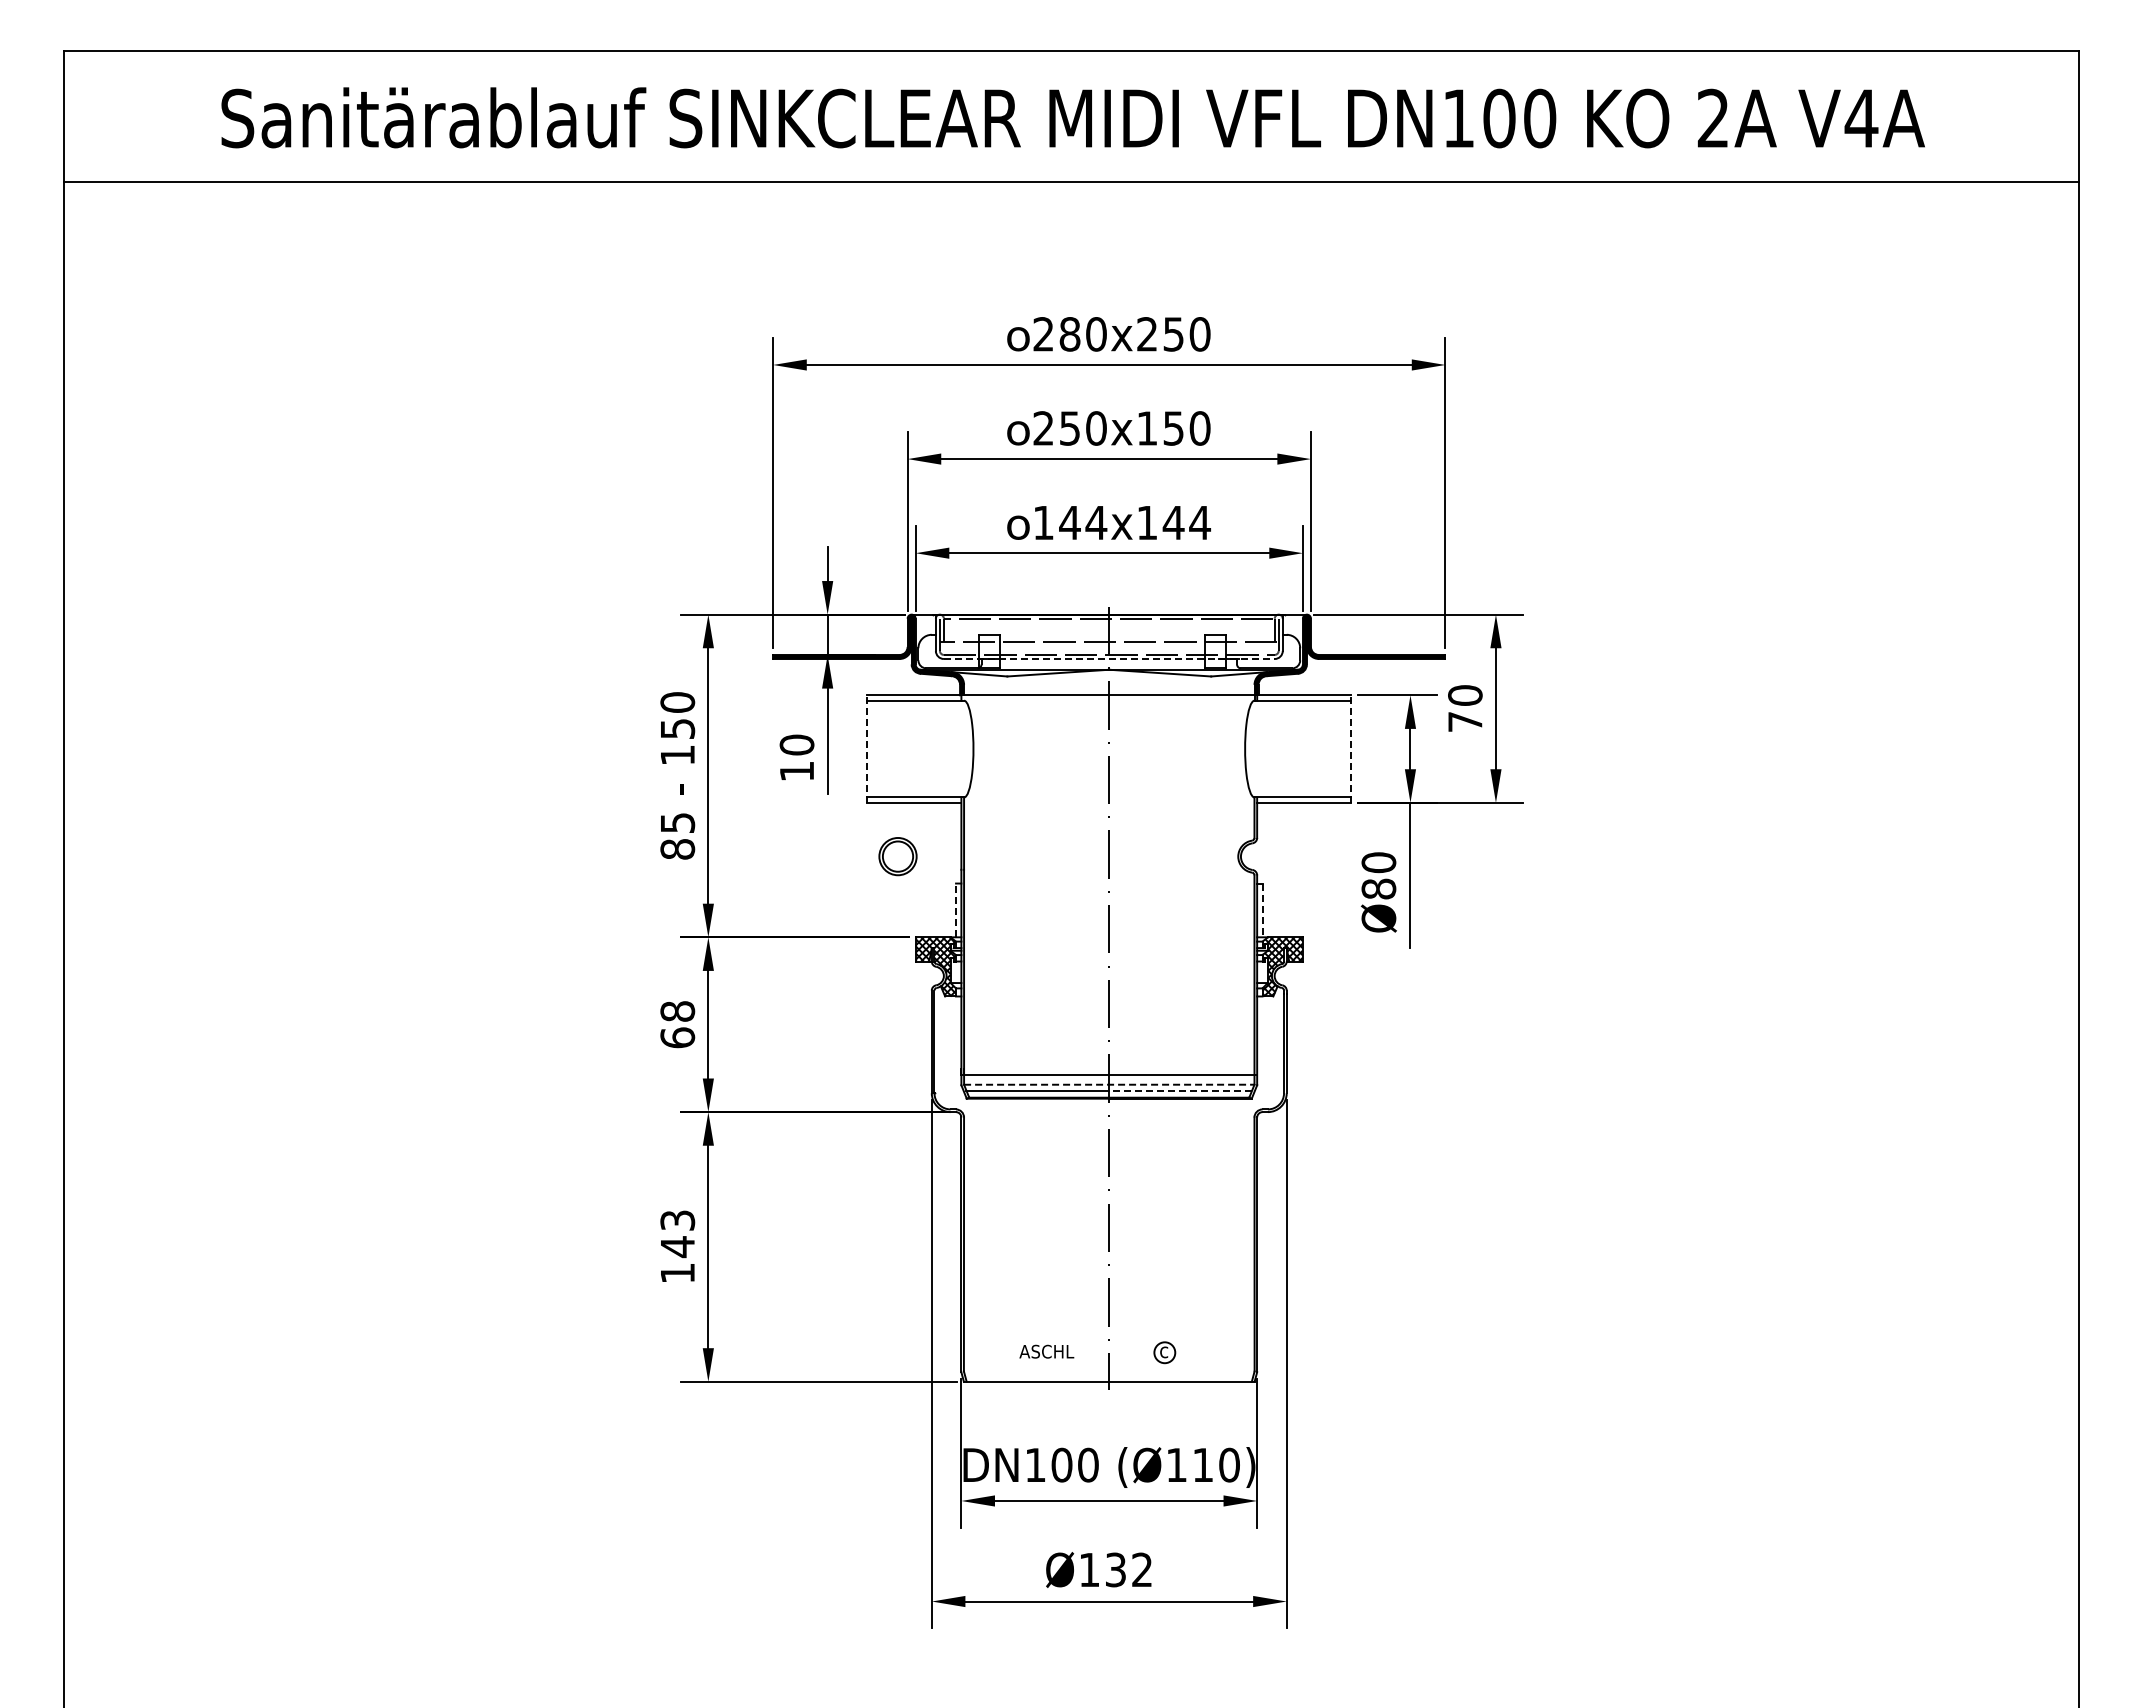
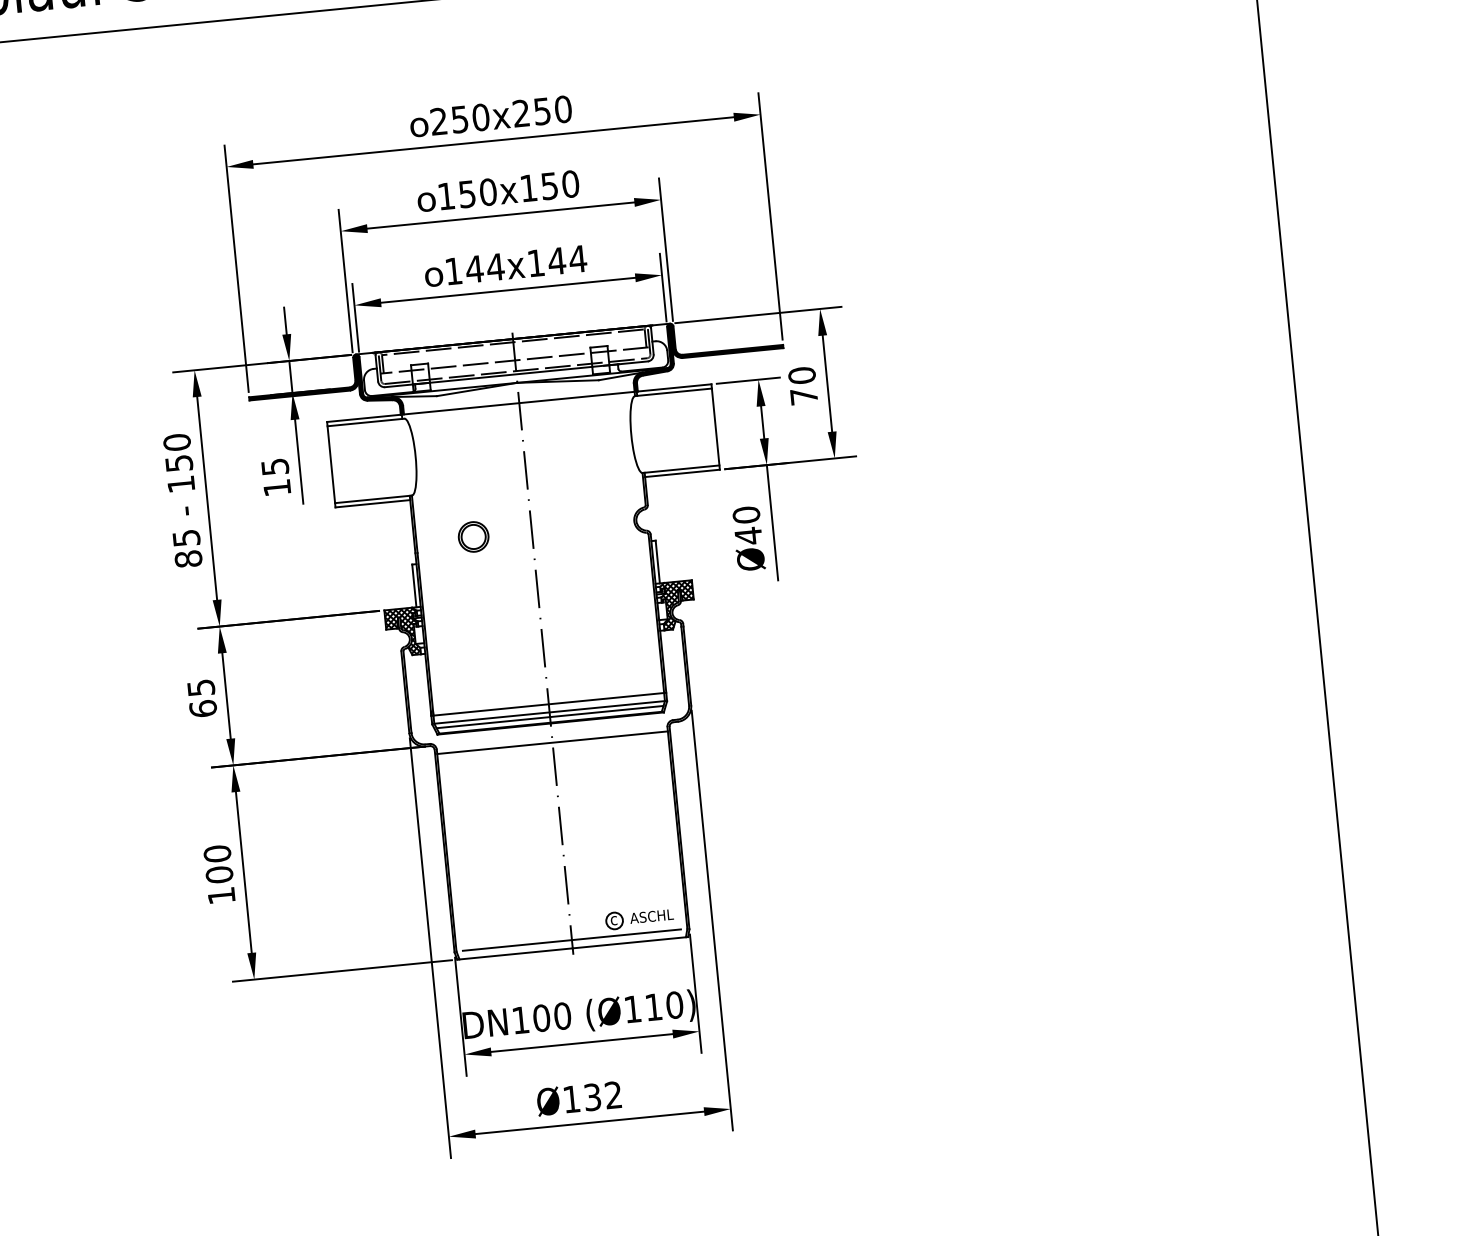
text: (1069, 334) -> (459, 119), 280x250 -> 250x250
text: (1043, 428) -> (446, 196), 250x150 -> 150x150
line: (1109, 659) -> (516, 374), dashed -> solid
text: (796, 744) -> (274, 466), 10 -> 15
line: (867, 749) -> (331, 465), dashed -> solid
line: (1351, 749) -> (715, 427), dashed -> solid
part: (897, 856) -> (473, 536), moved
text: (1378, 889) -> (748, 536), Ø80 -> Ø40
line: (956, 910) -> (414, 585), dashed -> solid
line: (1262, 910) -> (657, 562), dashed -> solid
text: (677, 1011) -> (201, 687), 68 -> 65
line: (1109, 1084) -> (549, 712), dashed -> solid
line: (1180, 1090) -> (606, 711), dashed -> solid
line: (1109, 1122) -> (552, 742), added
text: (677, 1234) -> (218, 864), 143 -> 100
text: (1046, 1351) -> (651, 916), moved
line: (1108, 1371) -> (571, 940), added

